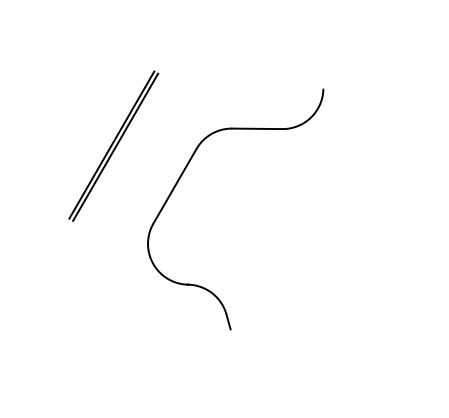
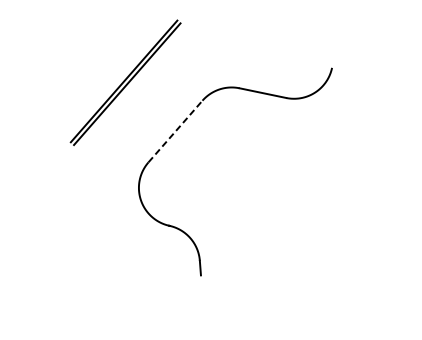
line: (175, 185) -> (176, 130), solid -> dashed

